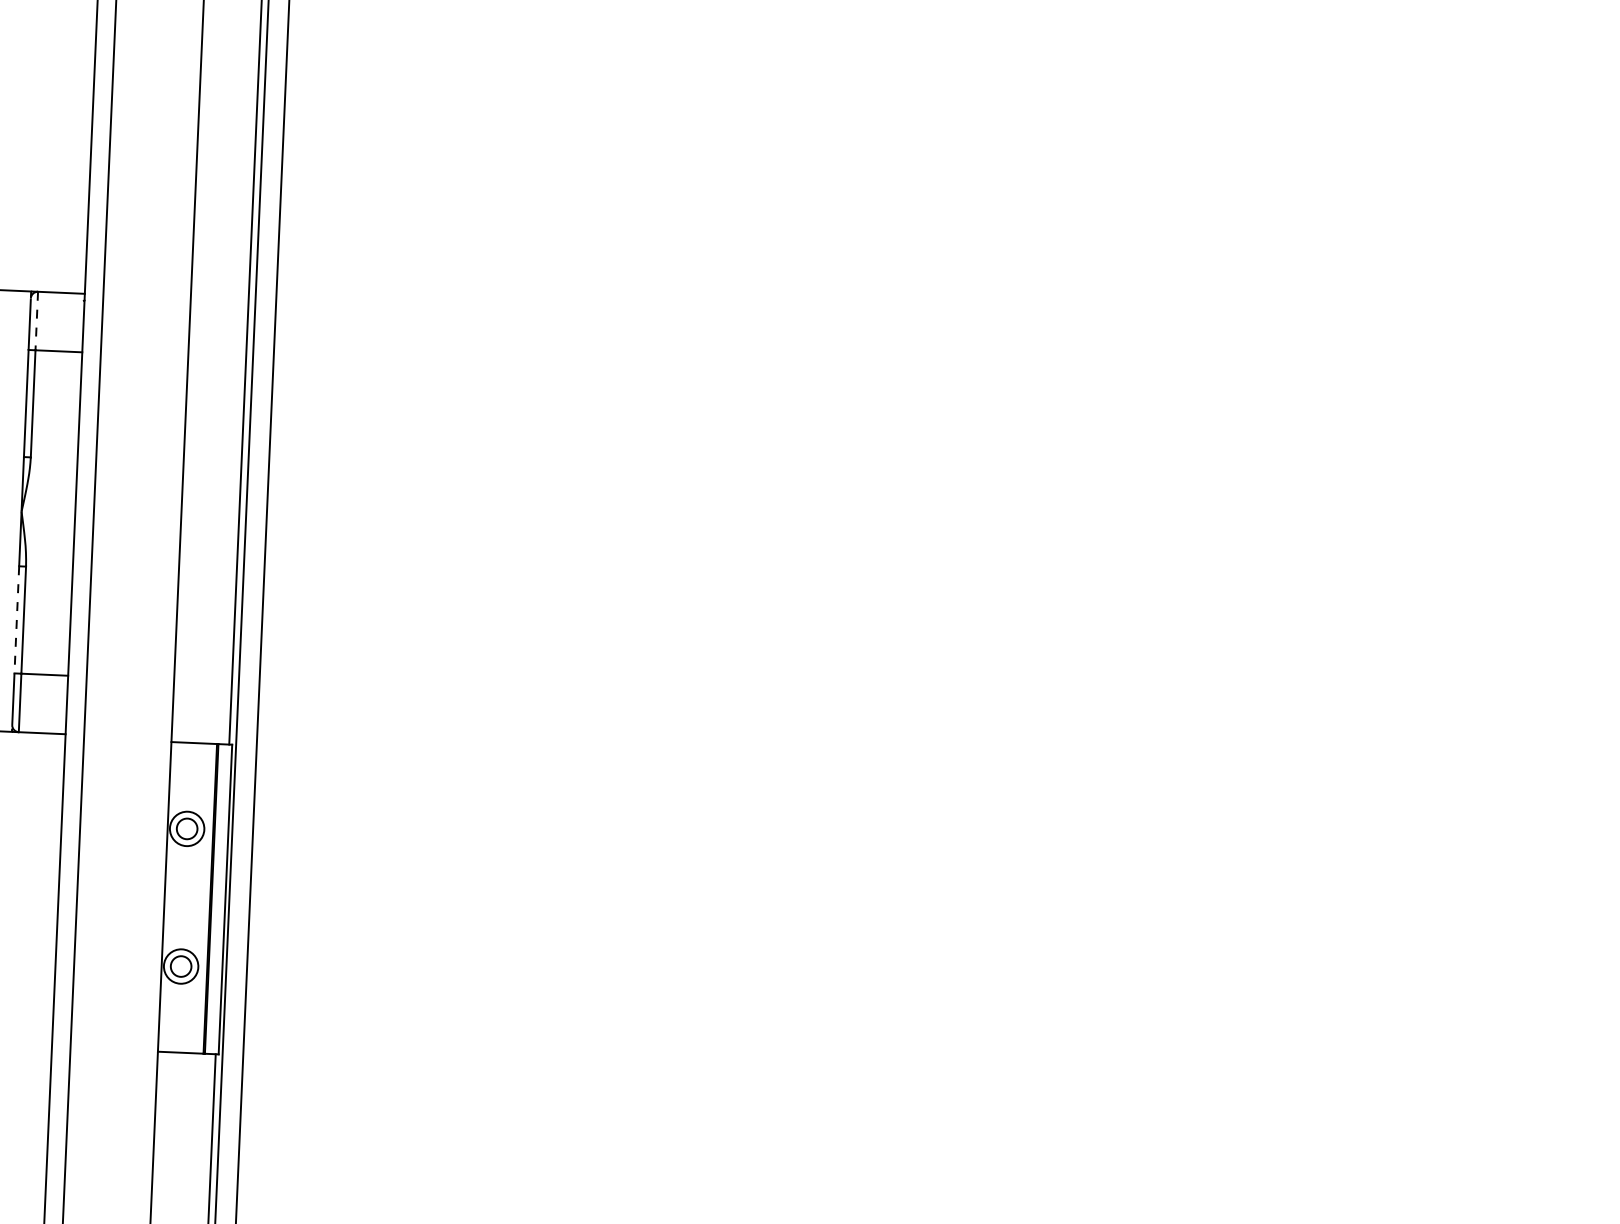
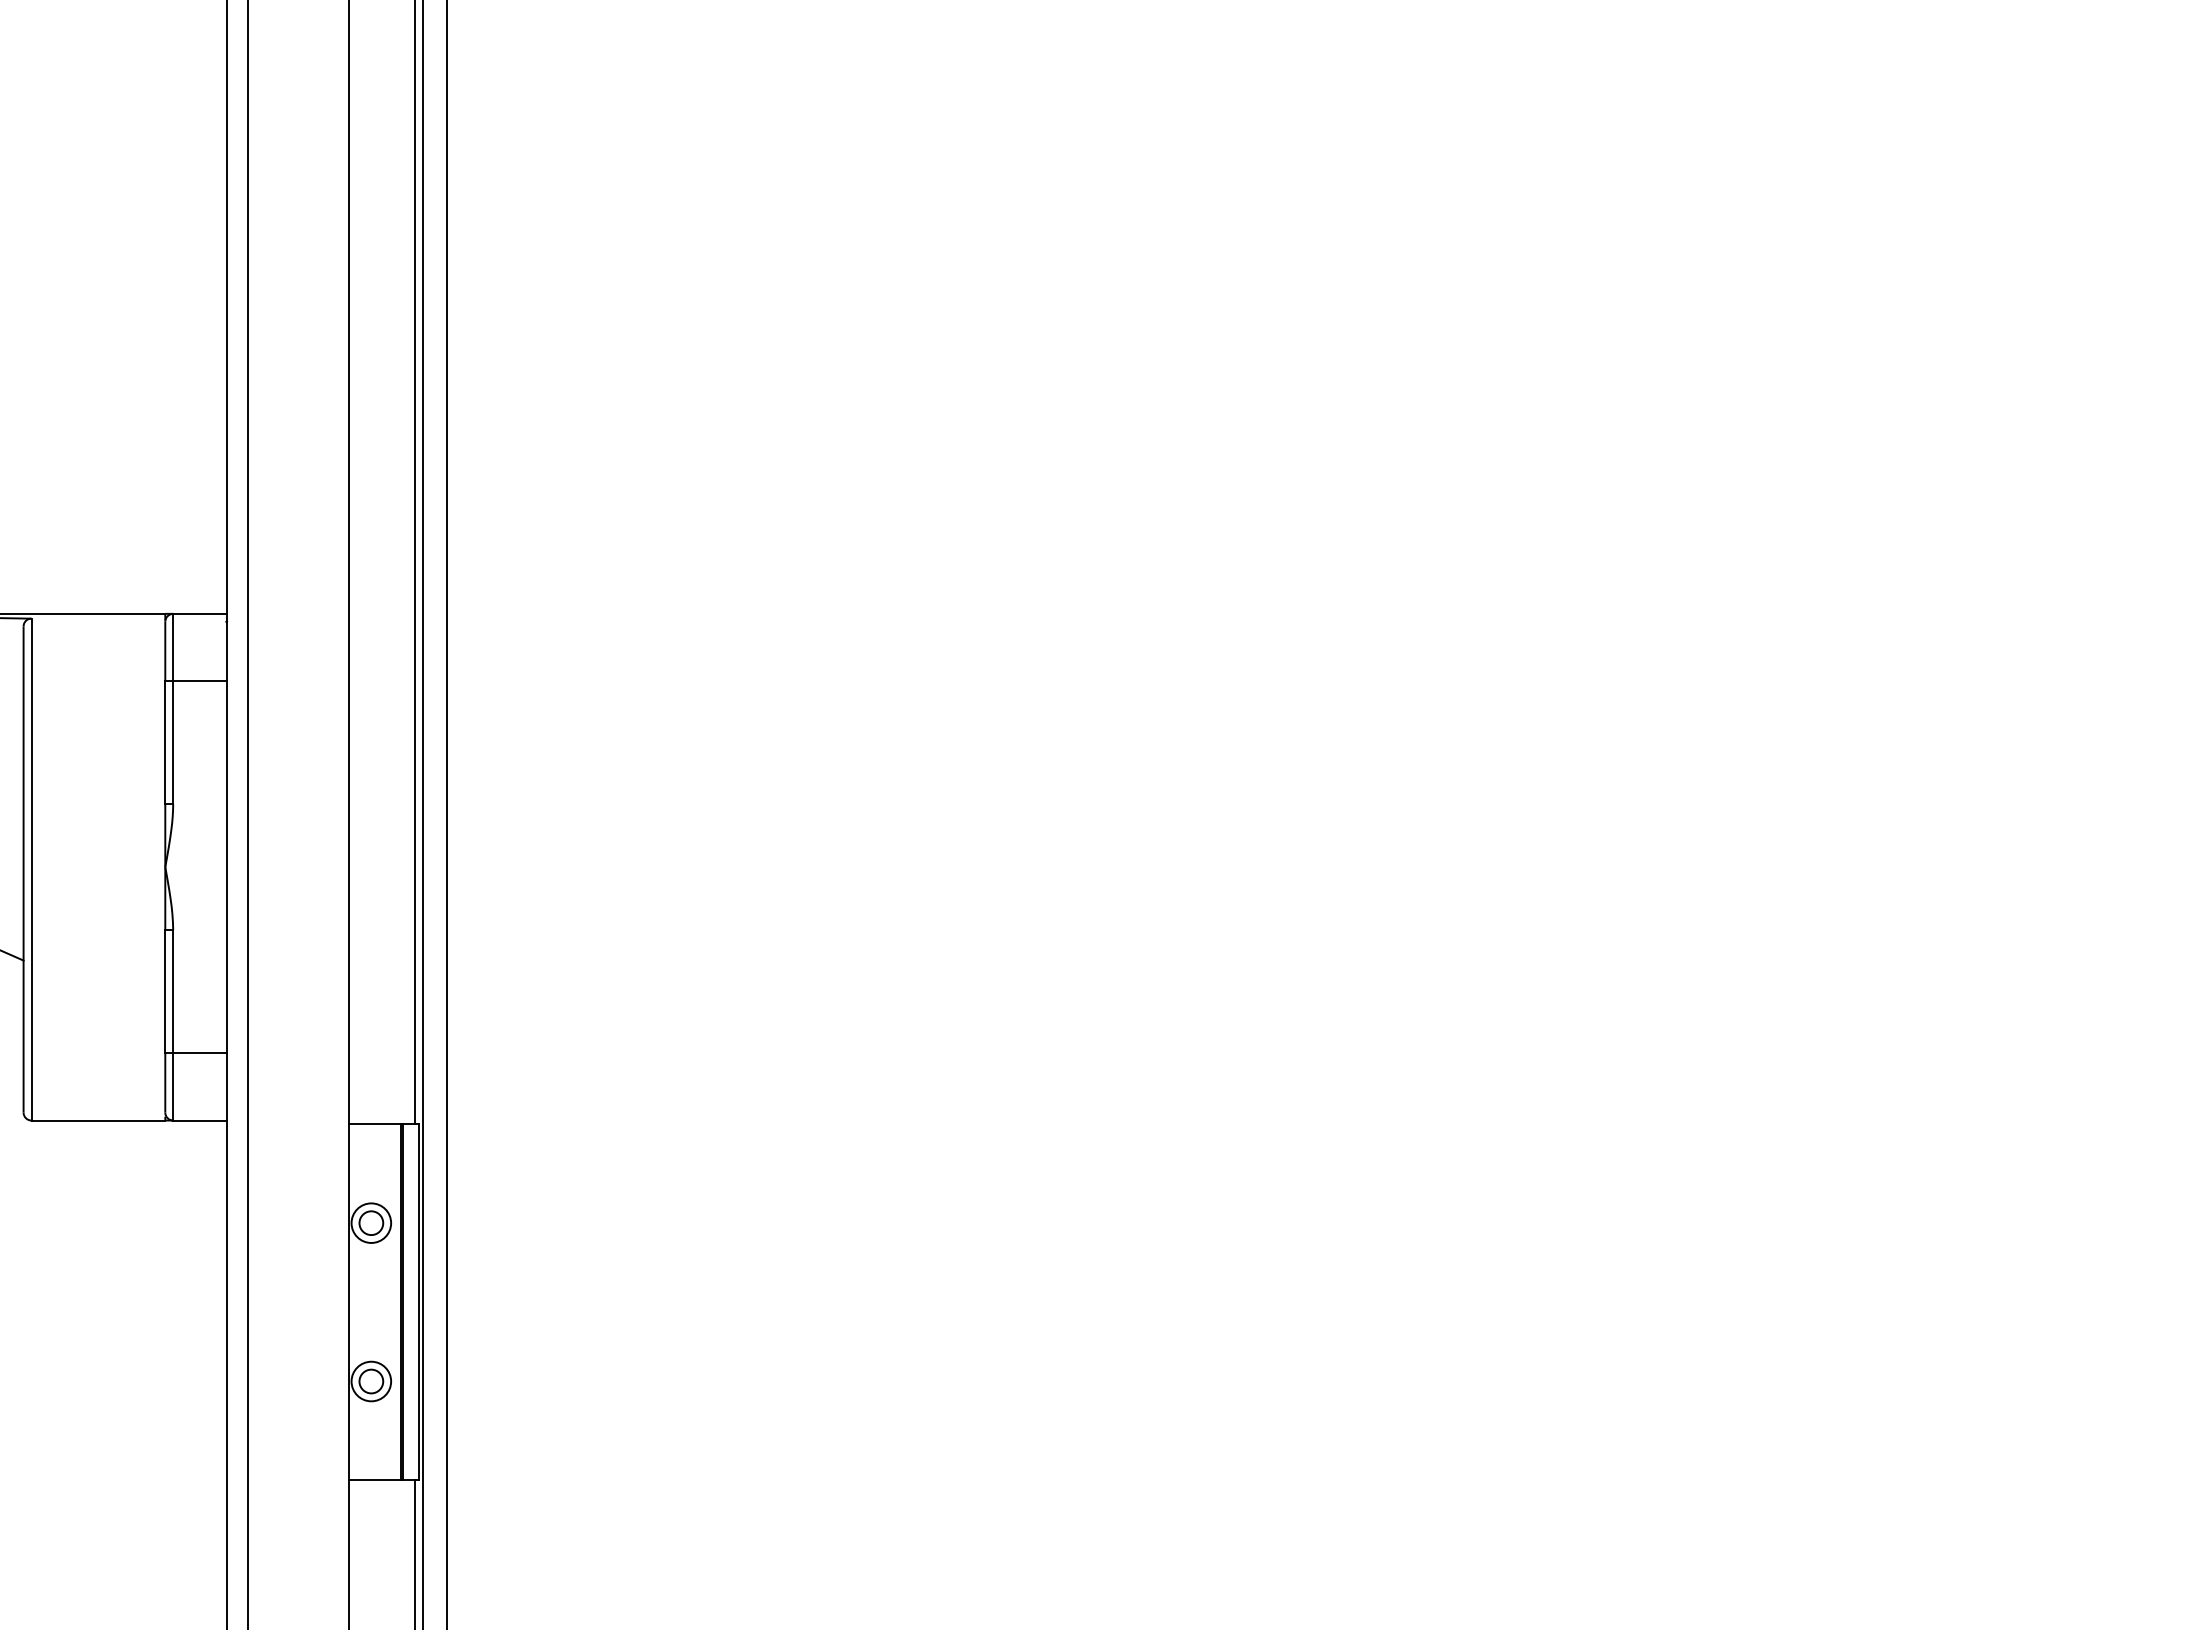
line: (37, 321) -> (173, 647), dashed -> solid
line: (17, 619) -> (165, 991), dashed -> solid

